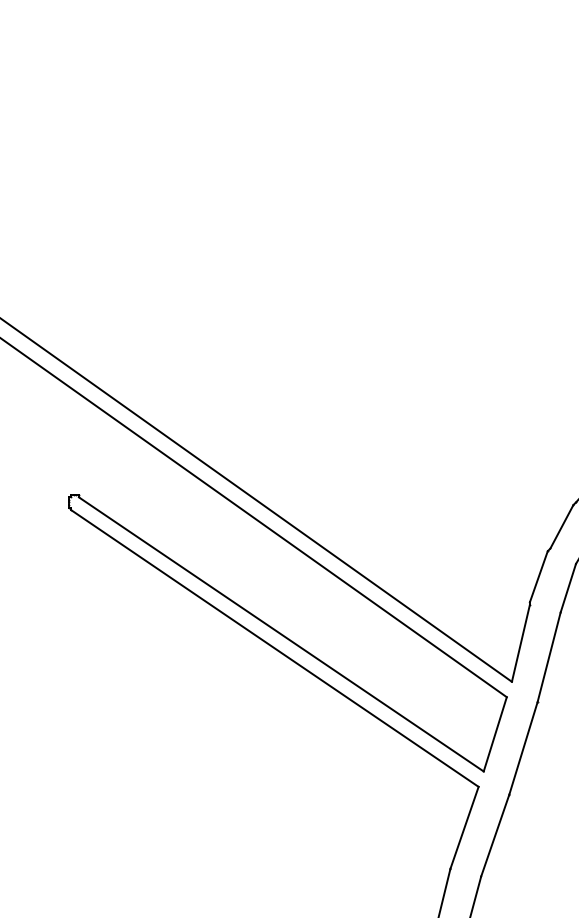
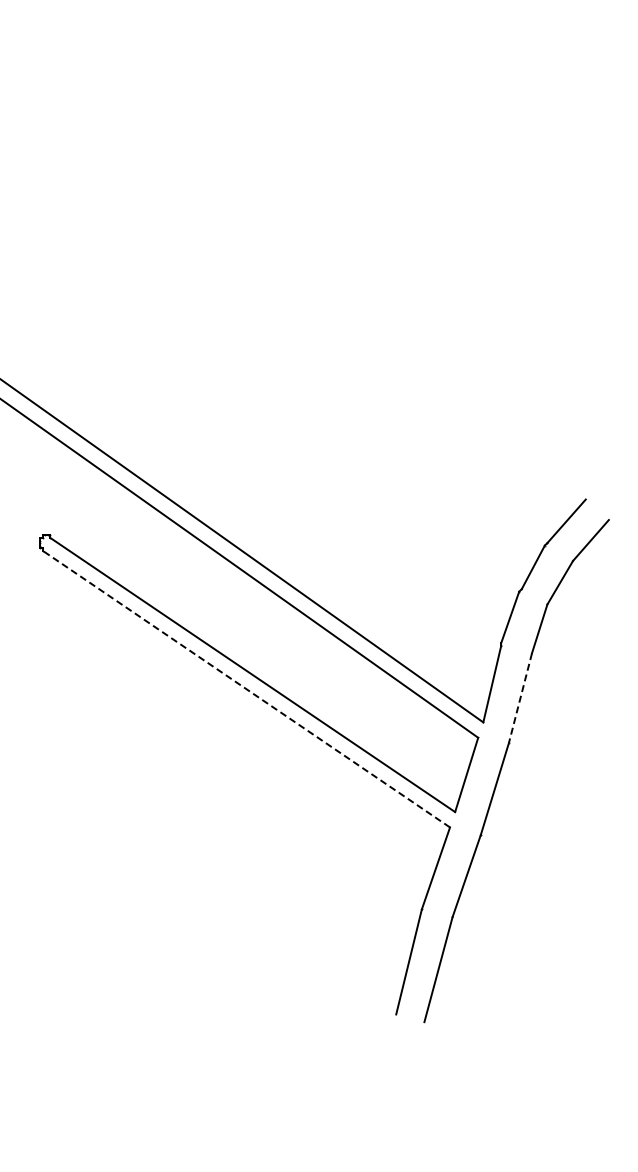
line: (274, 647) -> (245, 688), solid -> dashed
line: (549, 657) -> (520, 698), solid -> dashed

